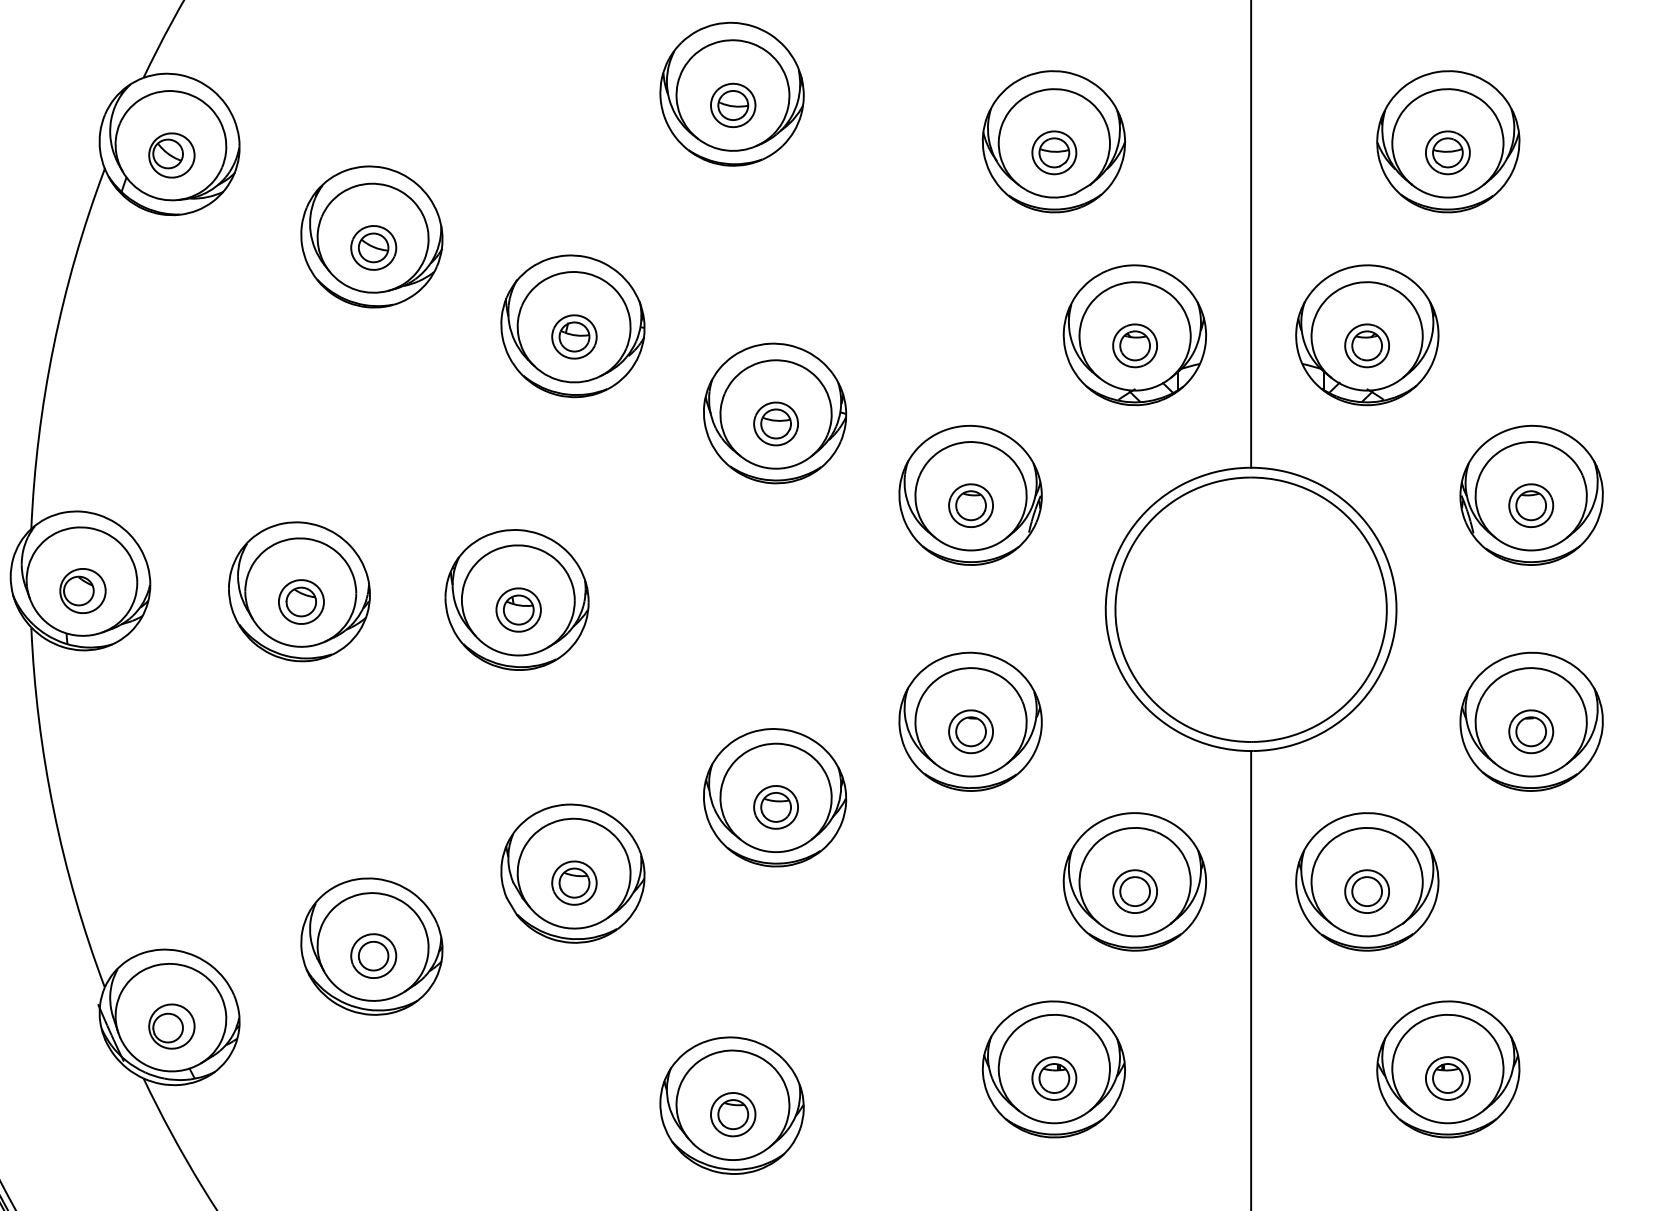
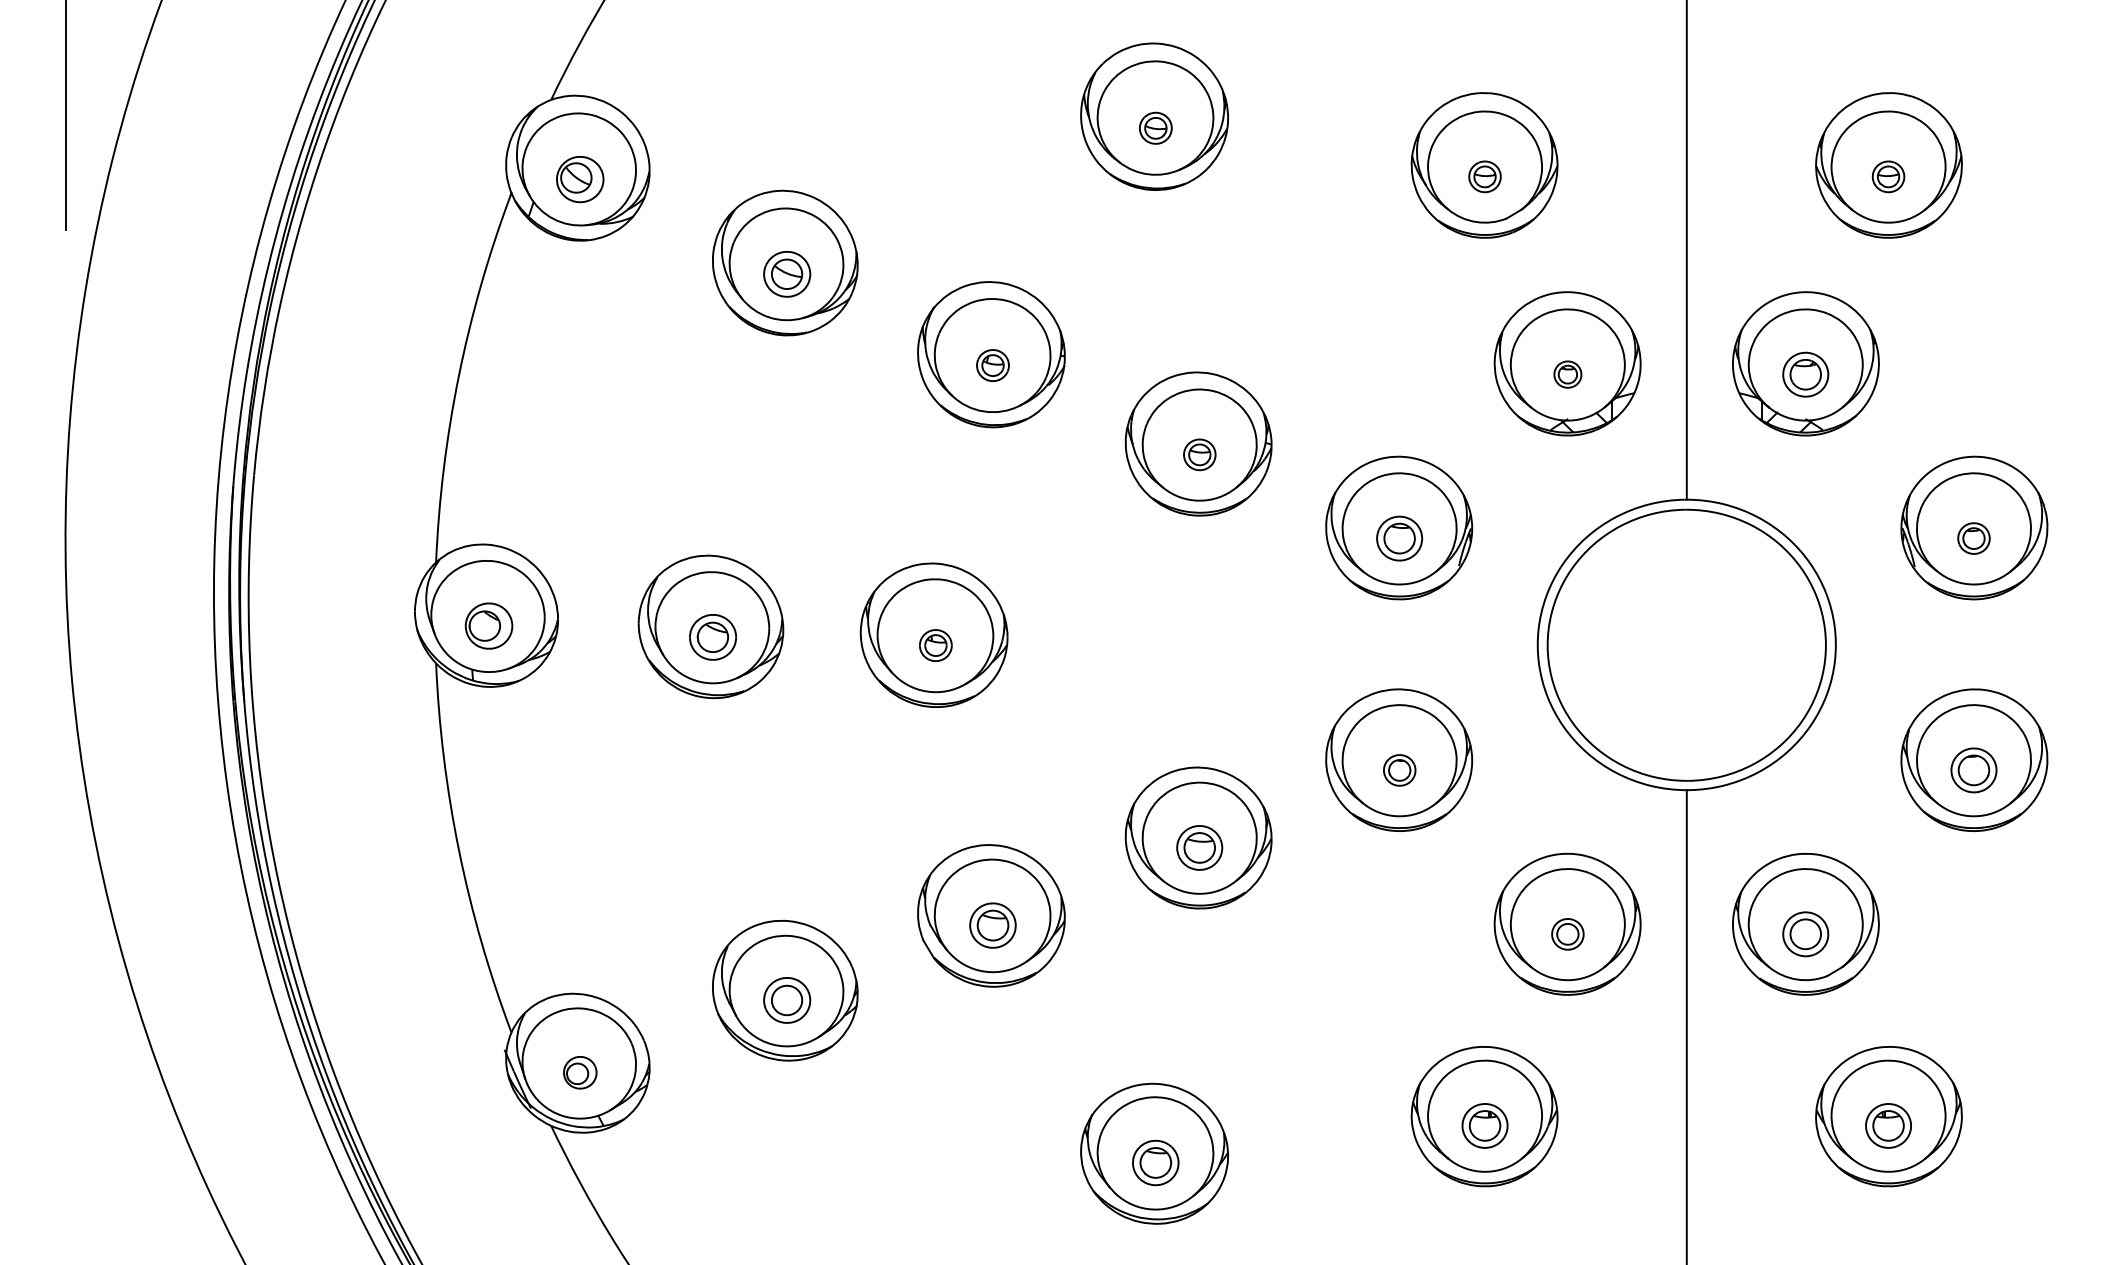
part: (732, 105) -> (1155, 128), size x0.7
part: (1053, 152) -> (1484, 176), size x0.7
part: (1447, 152) -> (1888, 176), size x0.7
part: (573, 336) -> (992, 365), size x0.7
part: (1134, 345) -> (1567, 374), size x0.6
part: (775, 423) -> (1199, 454), size x0.7
part: (1530, 505) -> (1973, 538), size x0.7
part: (518, 609) -> (935, 645), size x0.7
part: (970, 731) -> (1399, 770), size x0.7
part: (1134, 891) -> (1567, 934), size x0.7
part: (172, 1026) -> (580, 1072), size x0.7

